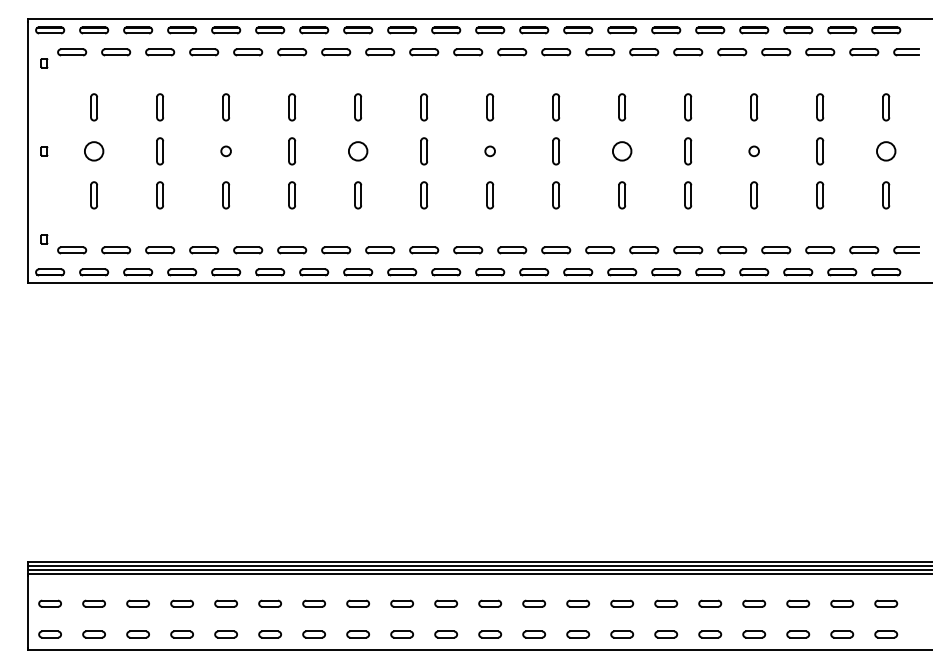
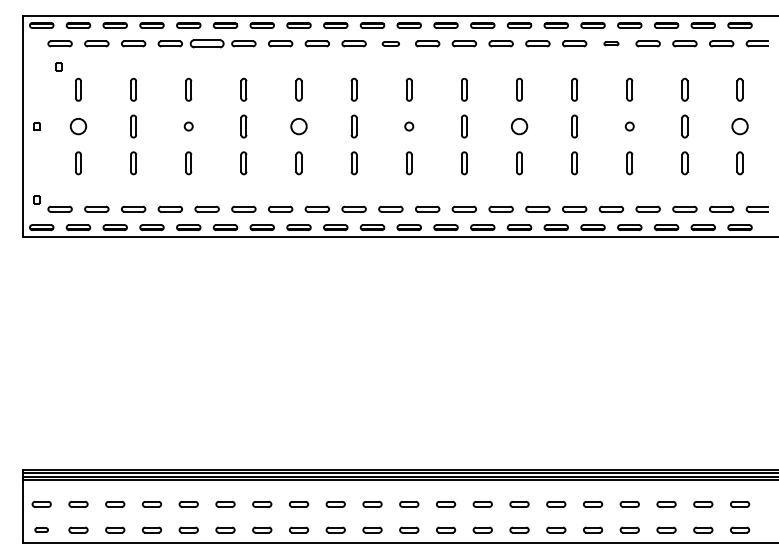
part: (247, 51) -> (206, 43), size x1.4
part: (467, 51) -> (390, 43), size x0.7
part: (732, 51) -> (611, 43), size x0.6
part: (43, 62) -> (58, 66), moved
part: (49, 633) -> (41, 529), size x0.7

